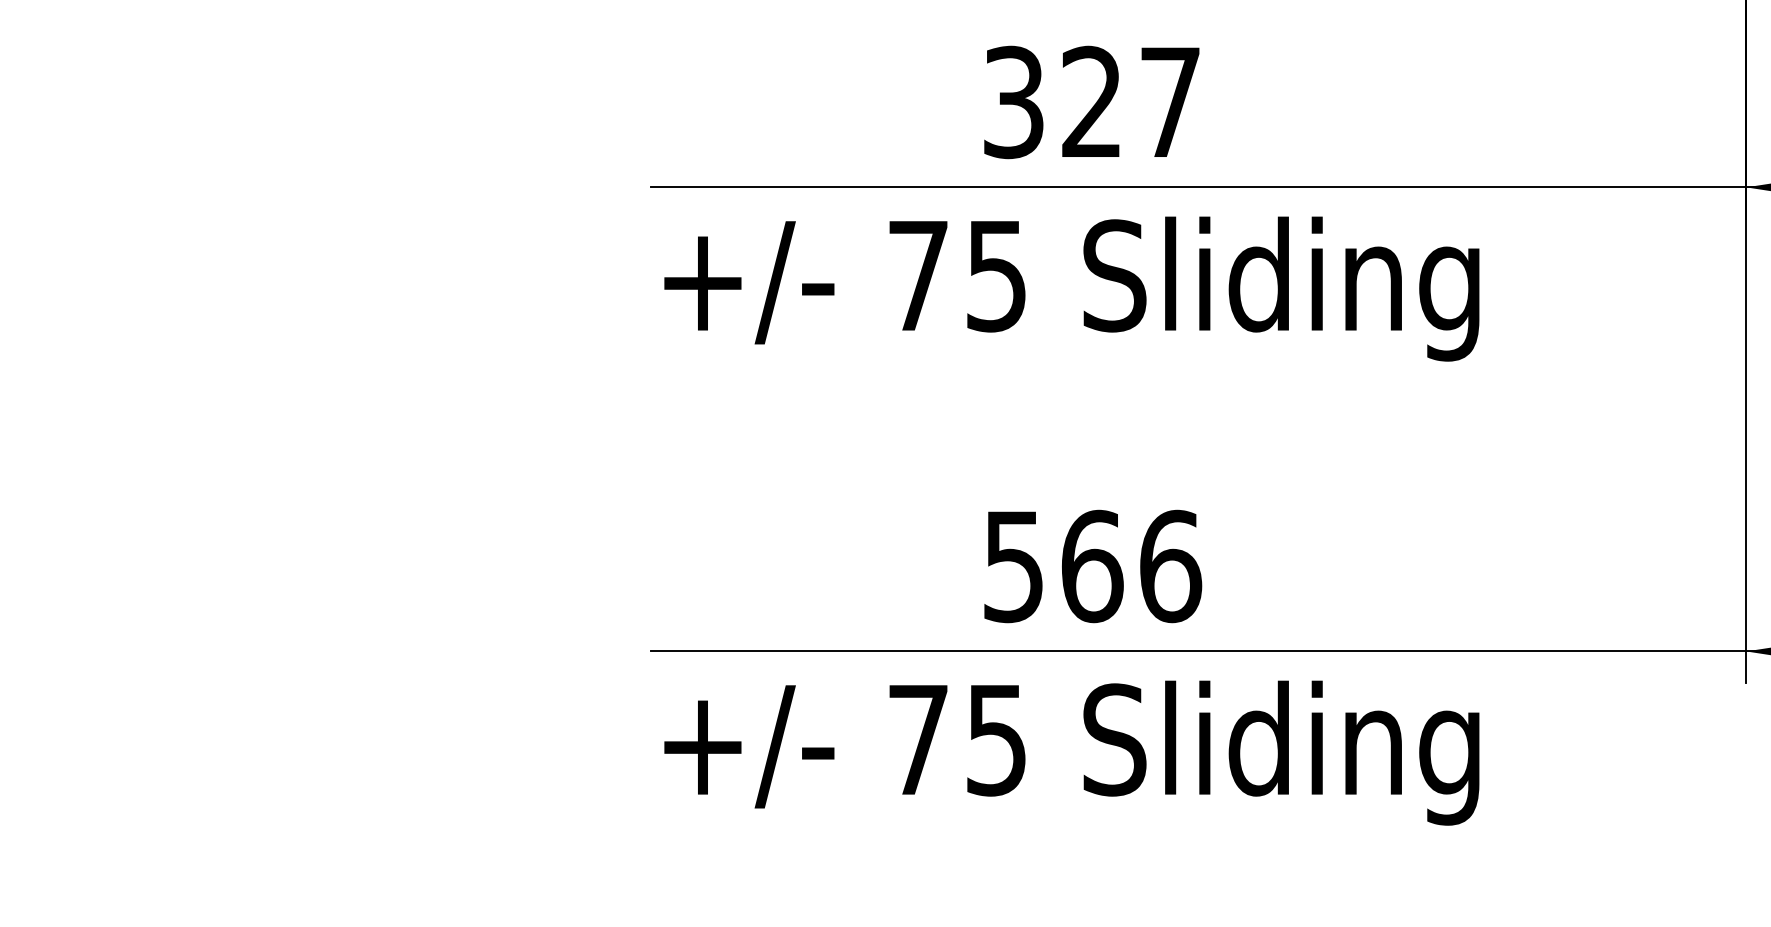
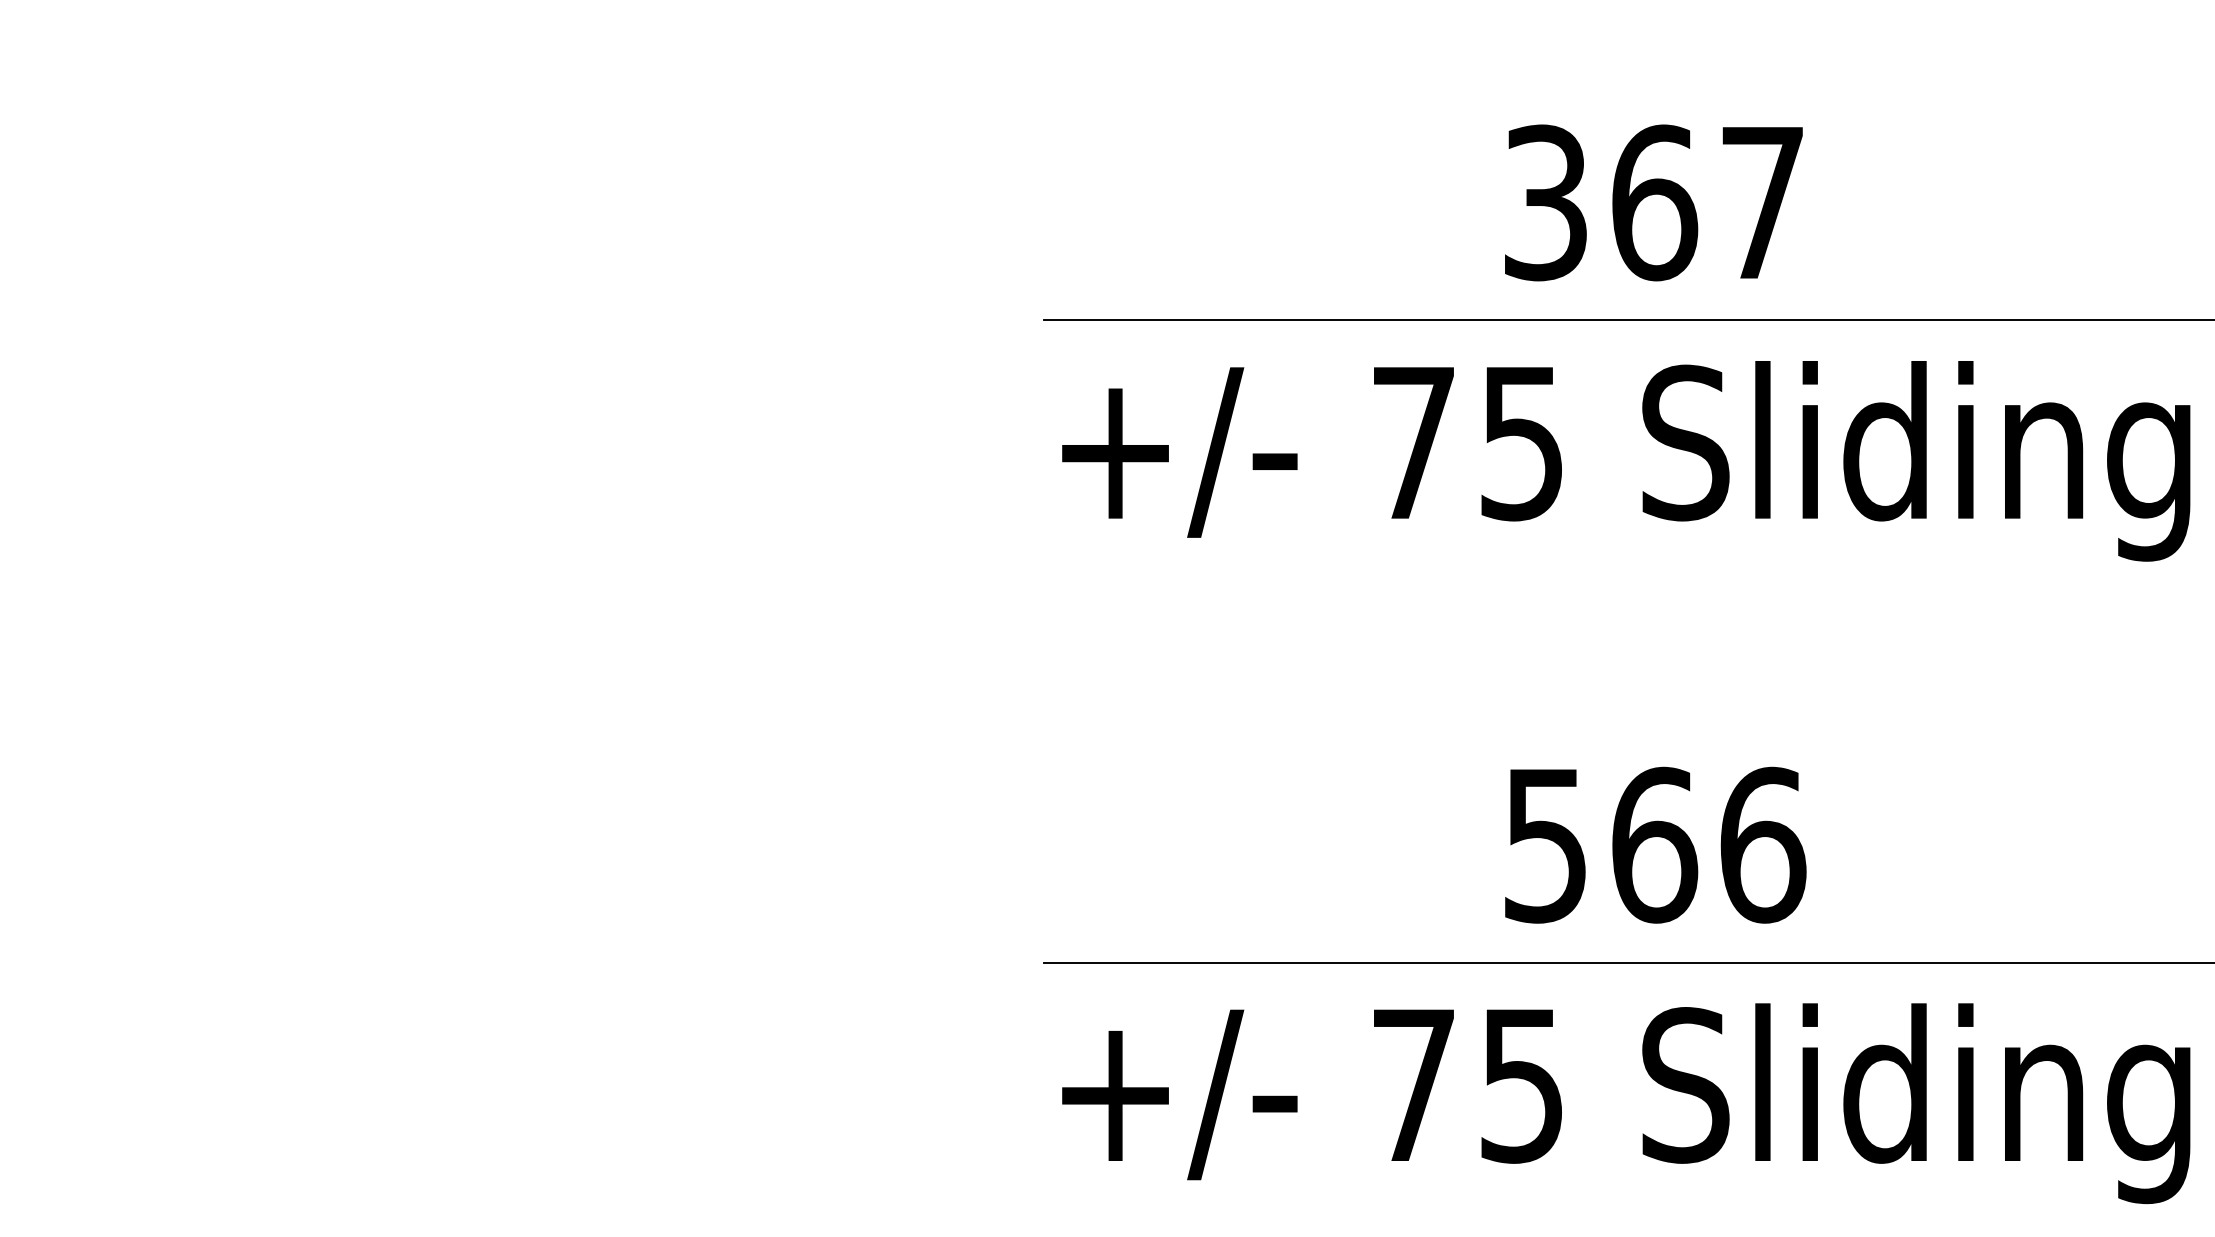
text: (1092, 102) -> (1654, 202), 327 -> 367

